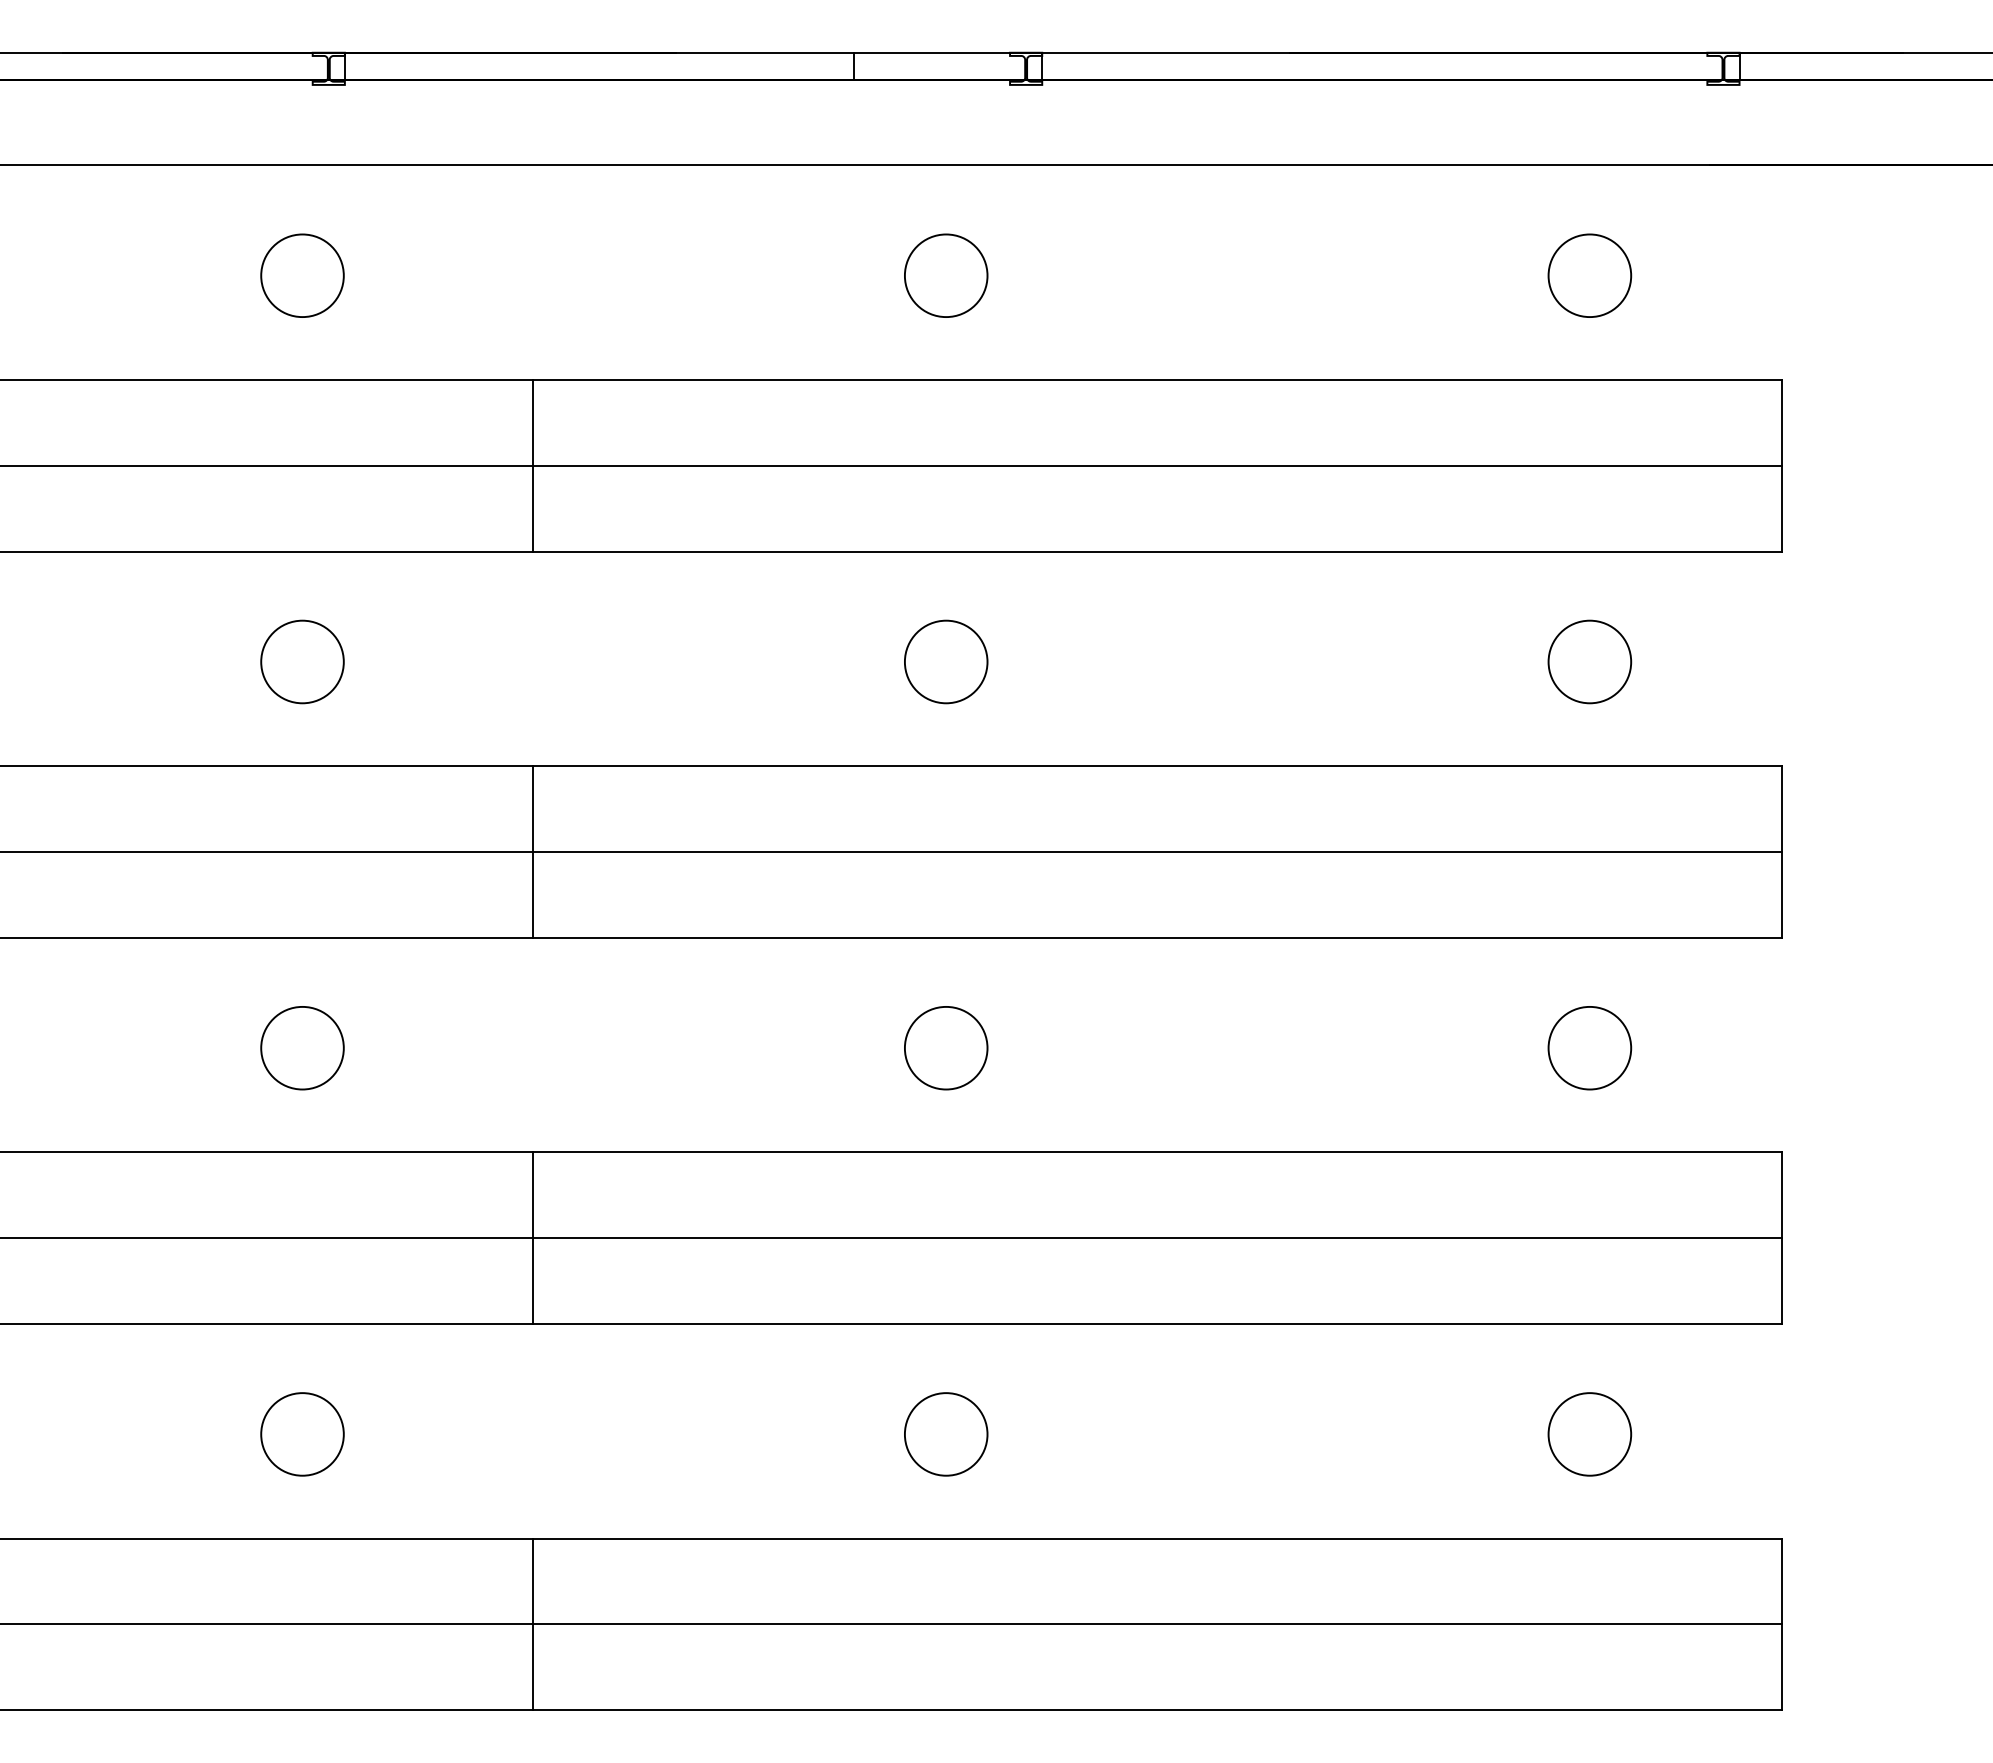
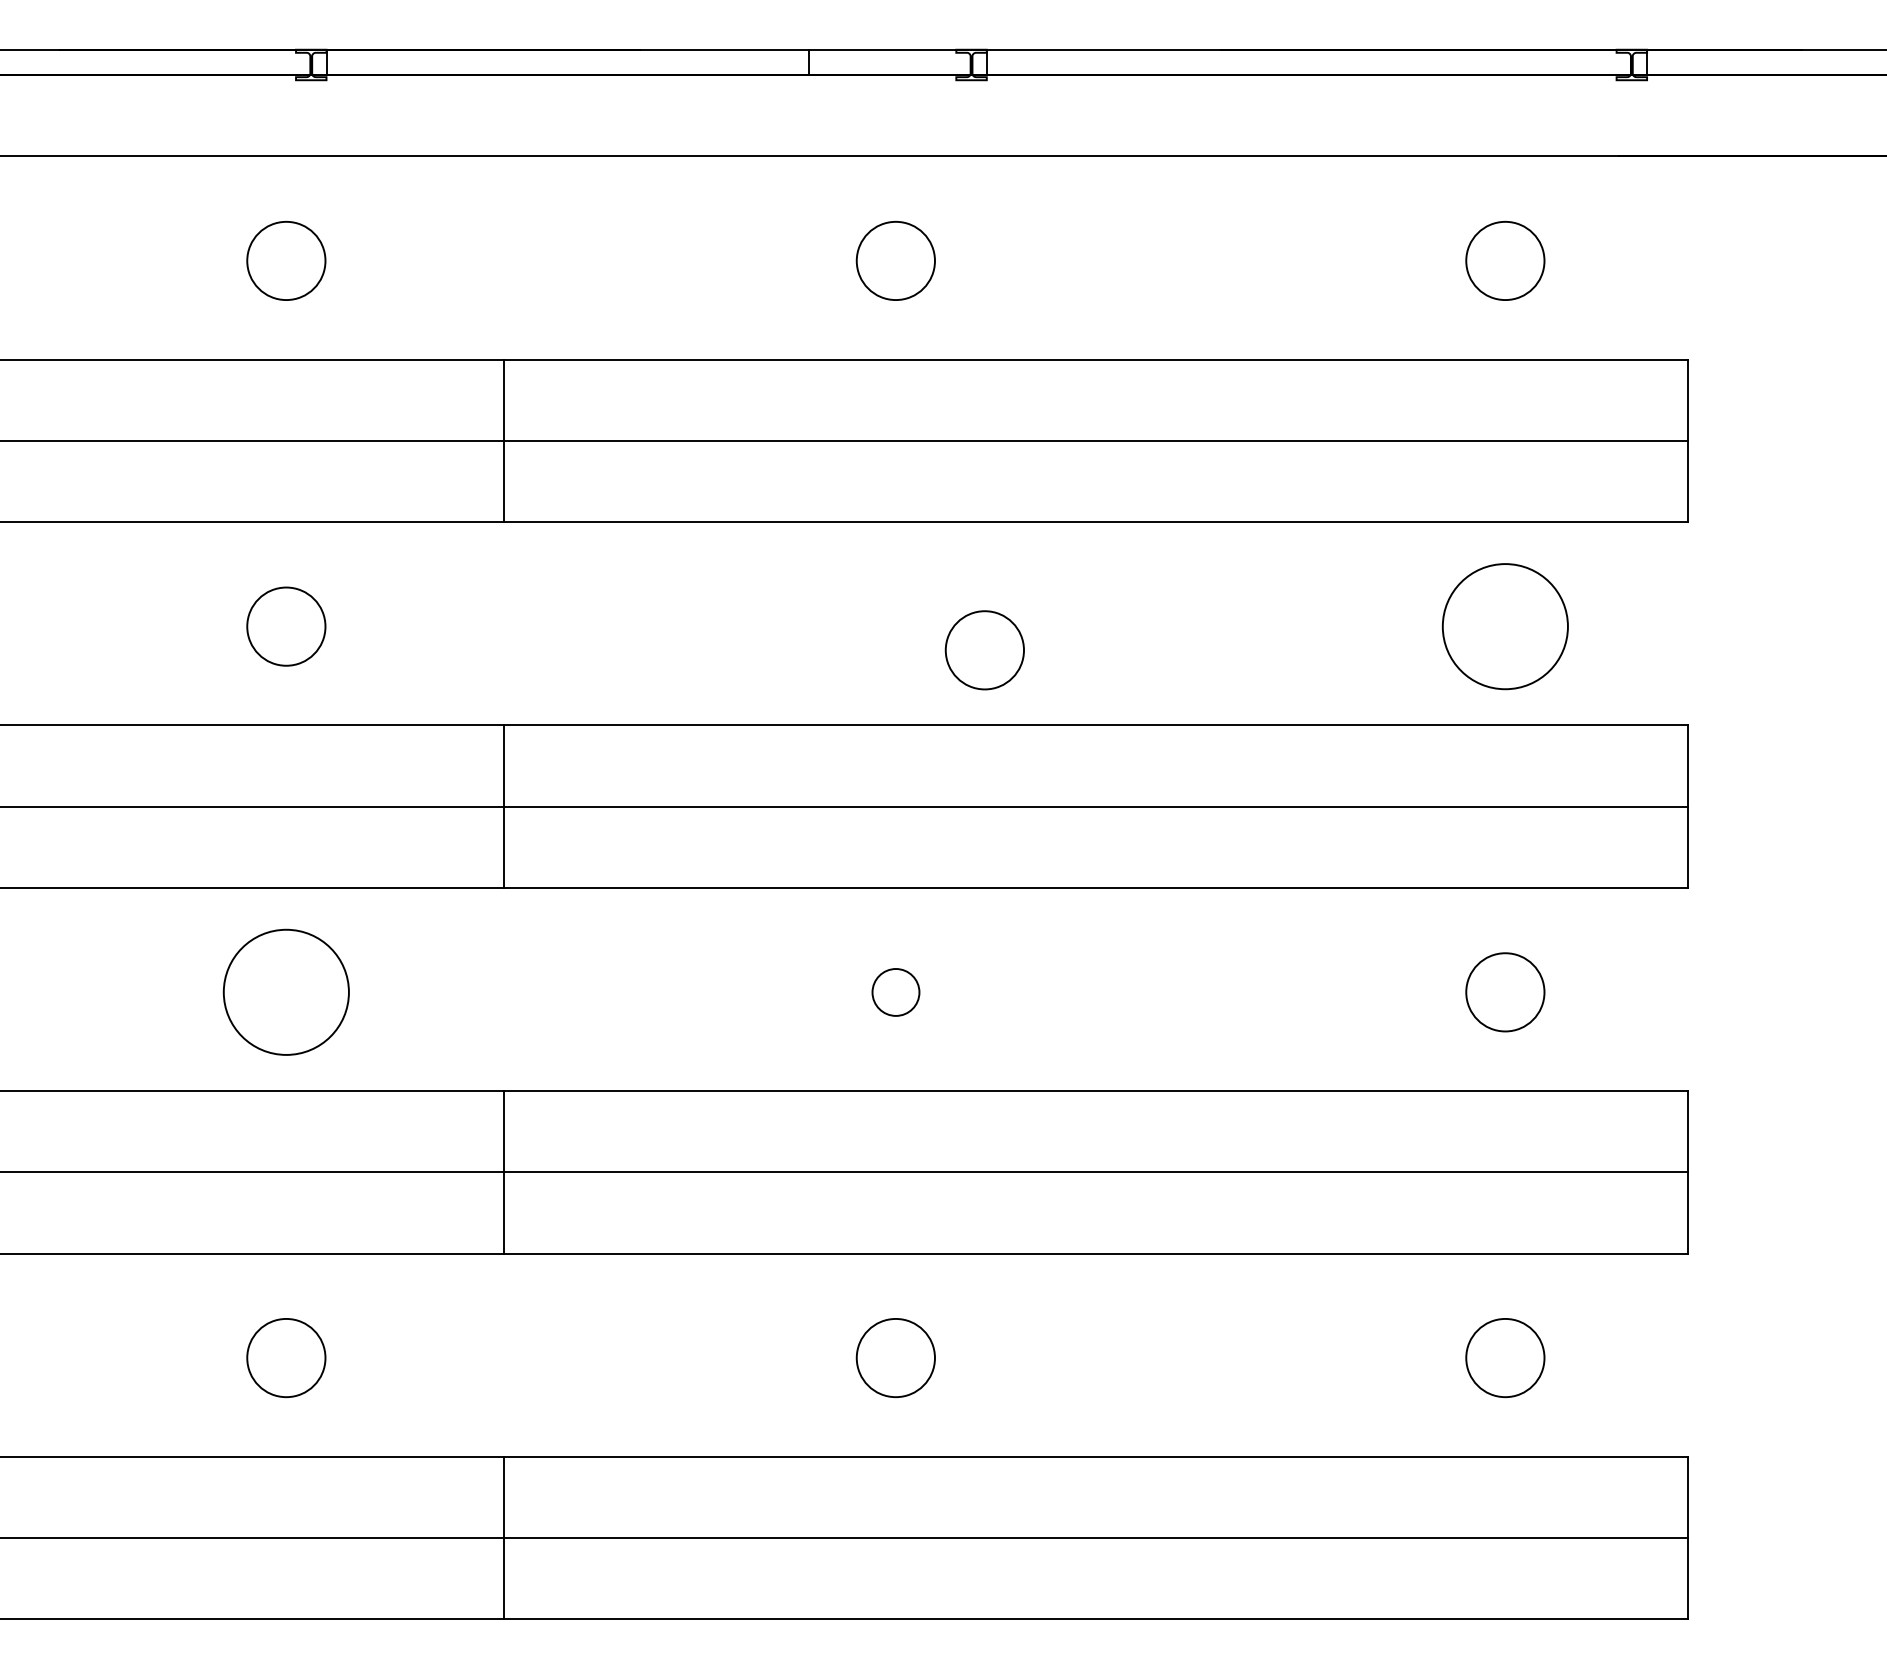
circle: (946, 661) -> (985, 649), moved
circle: (1589, 661) -> (1505, 626), size x1.6
circle: (302, 1047) -> (286, 991), size x1.6
circle: (946, 1048) -> (896, 992), size x0.6

